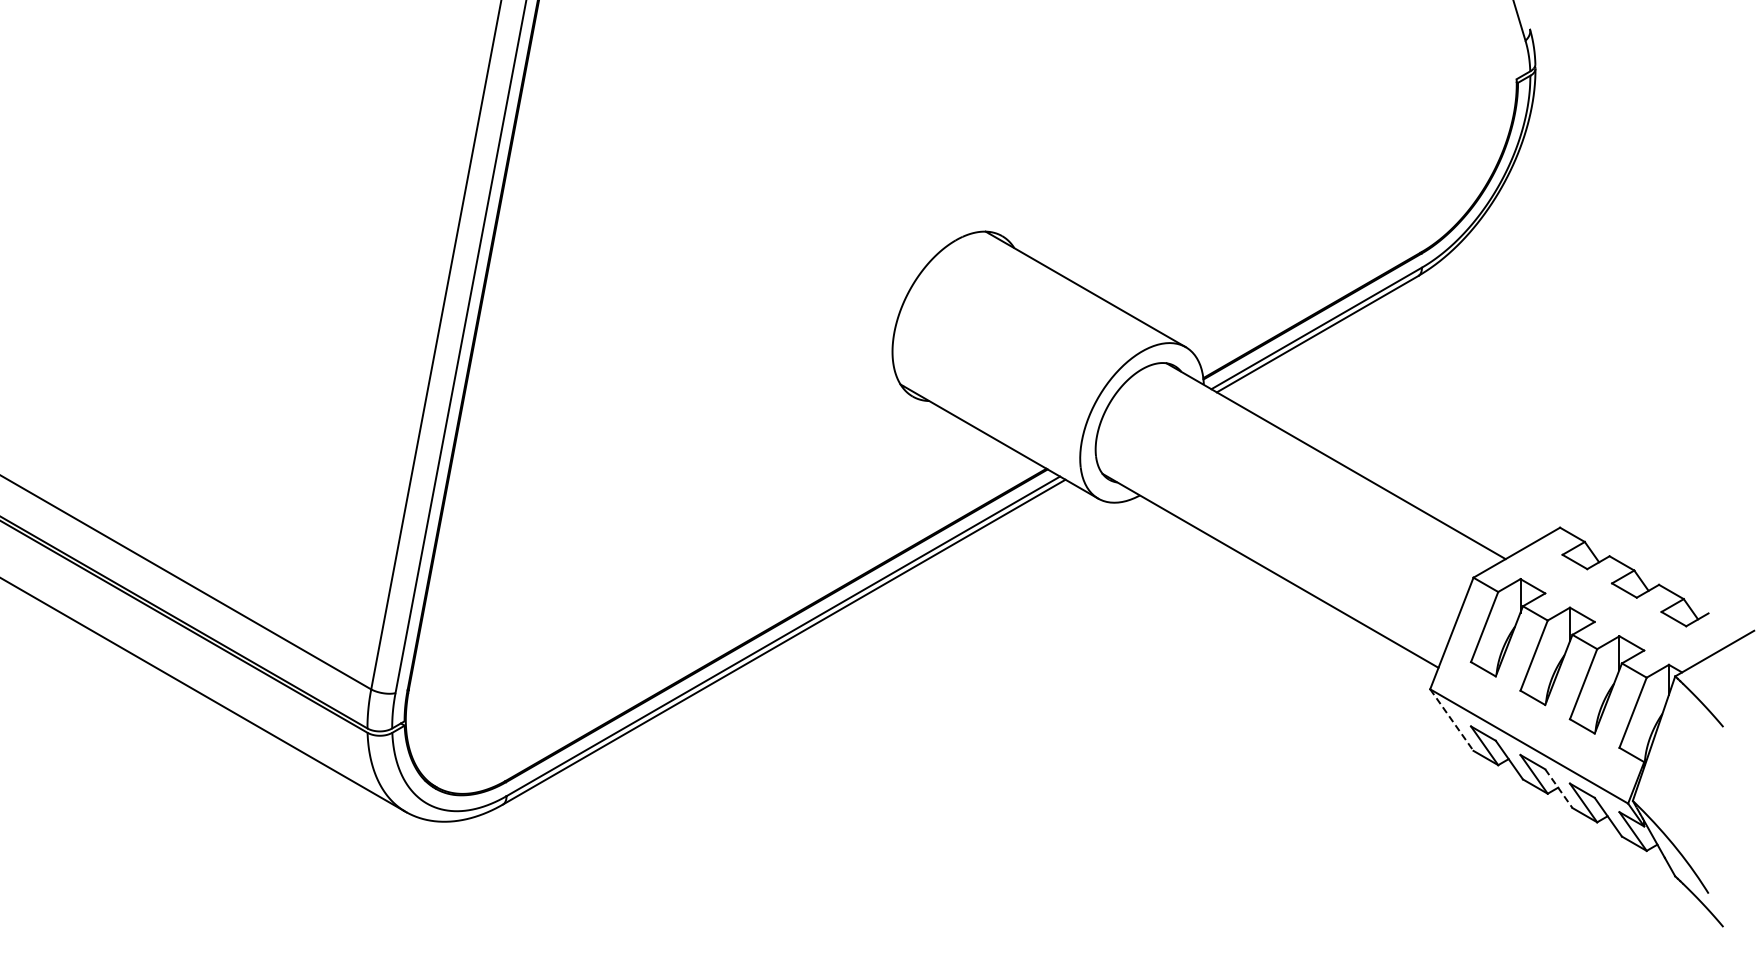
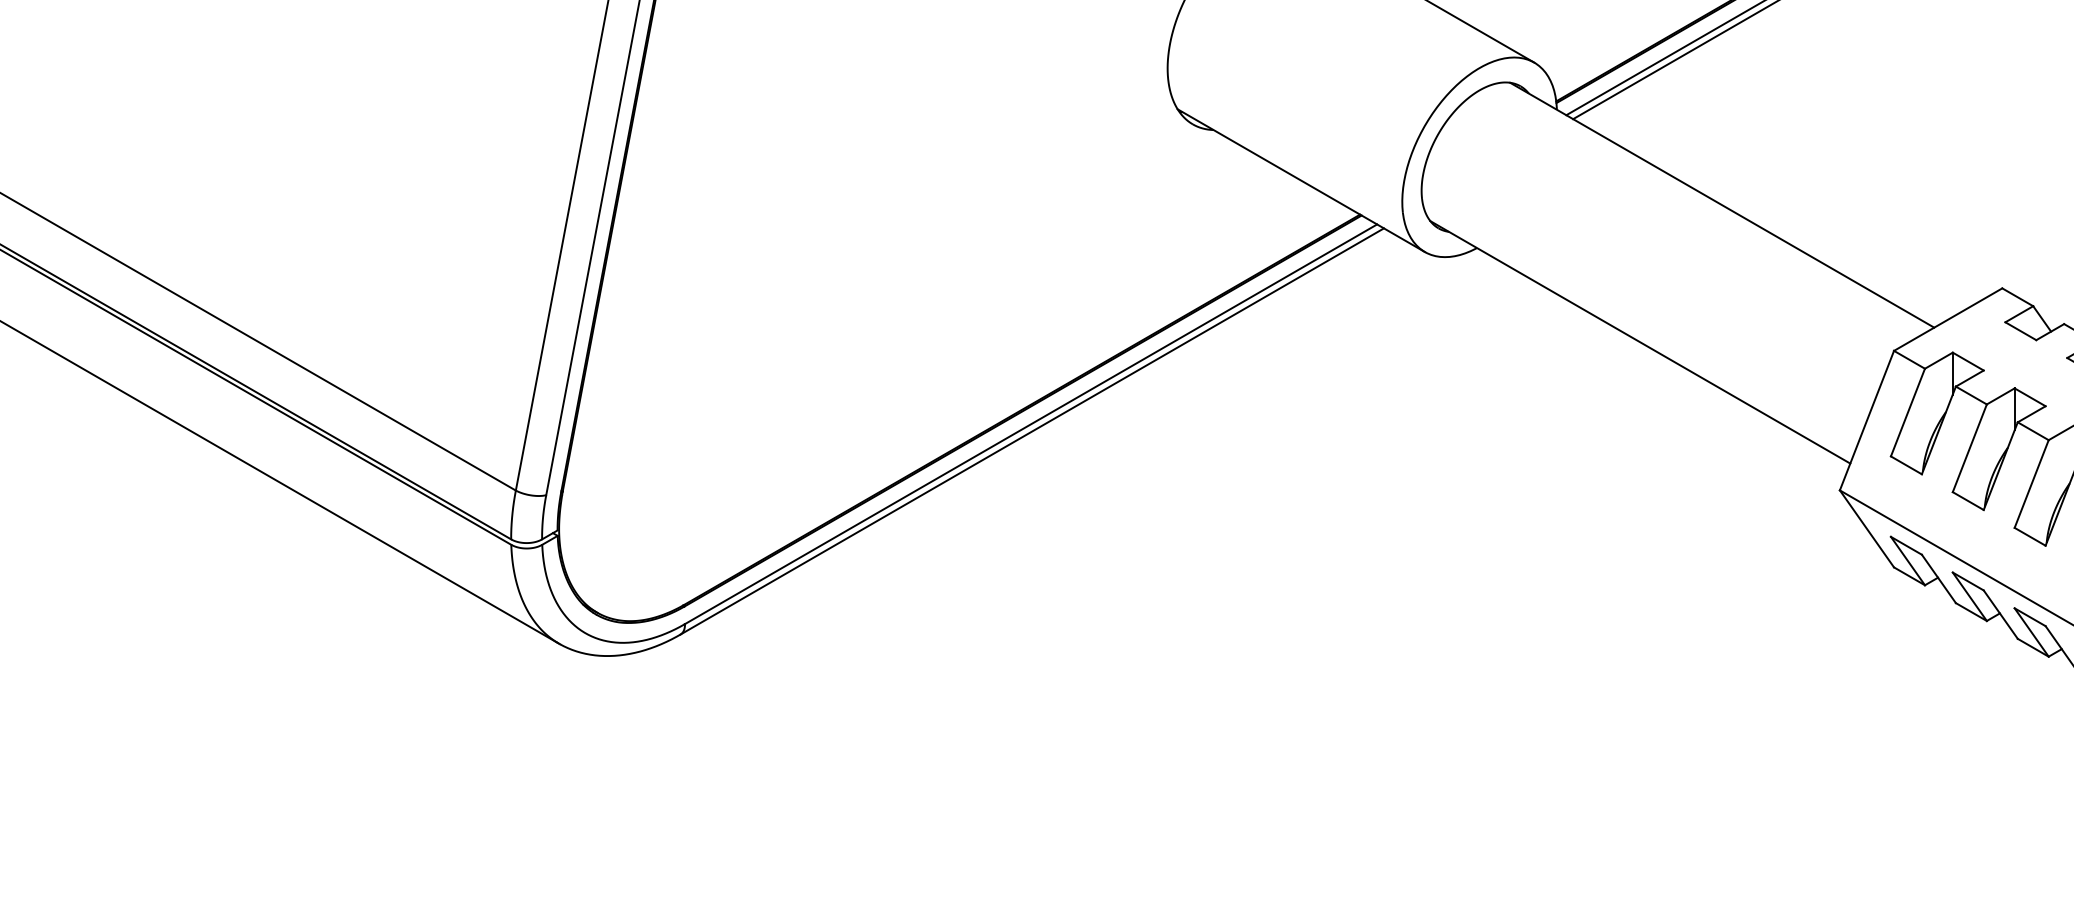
line: (1451, 720) -> (1866, 529), dashed -> solid
line: (1558, 788) -> (2000, 614), dashed -> solid

